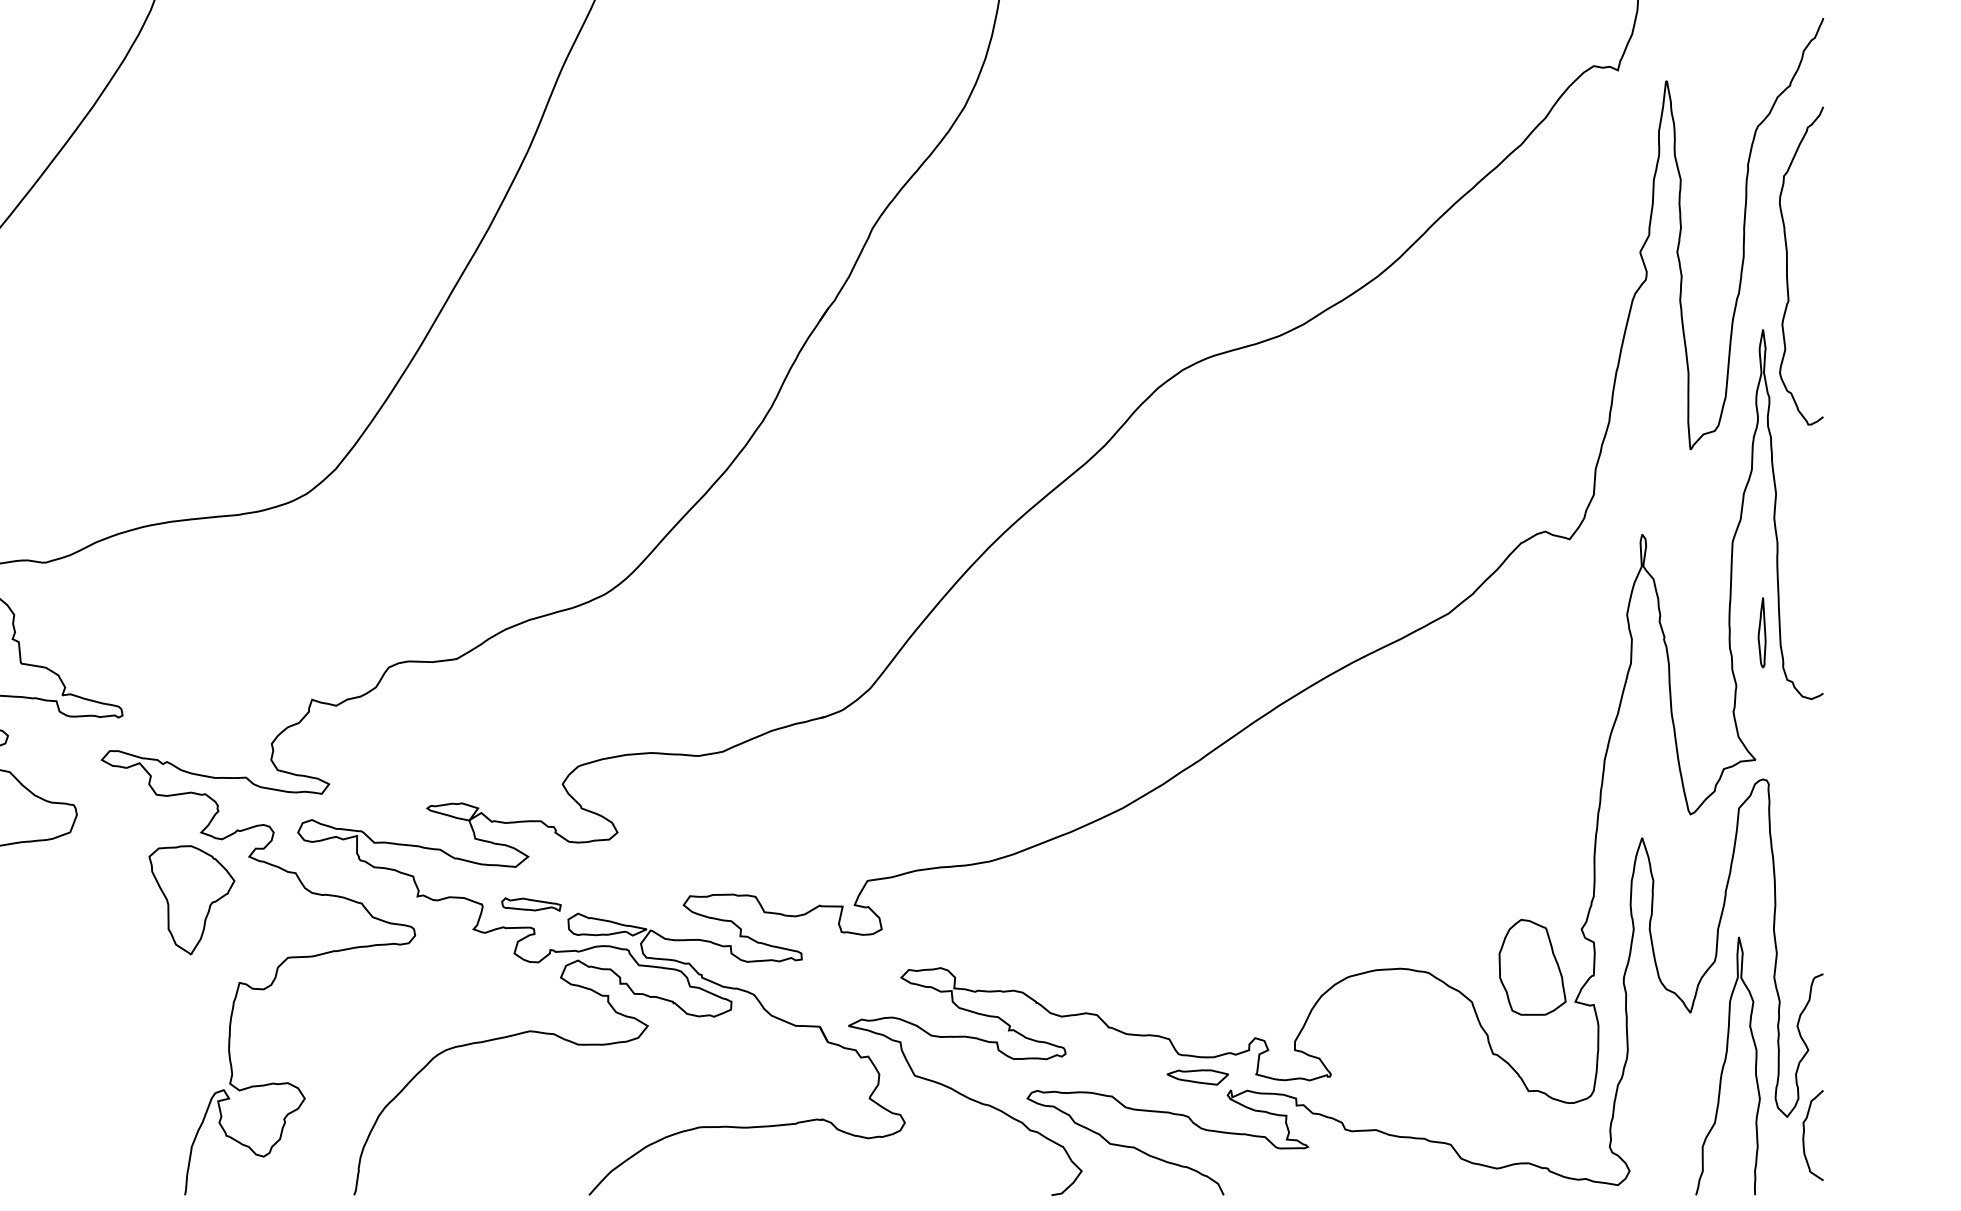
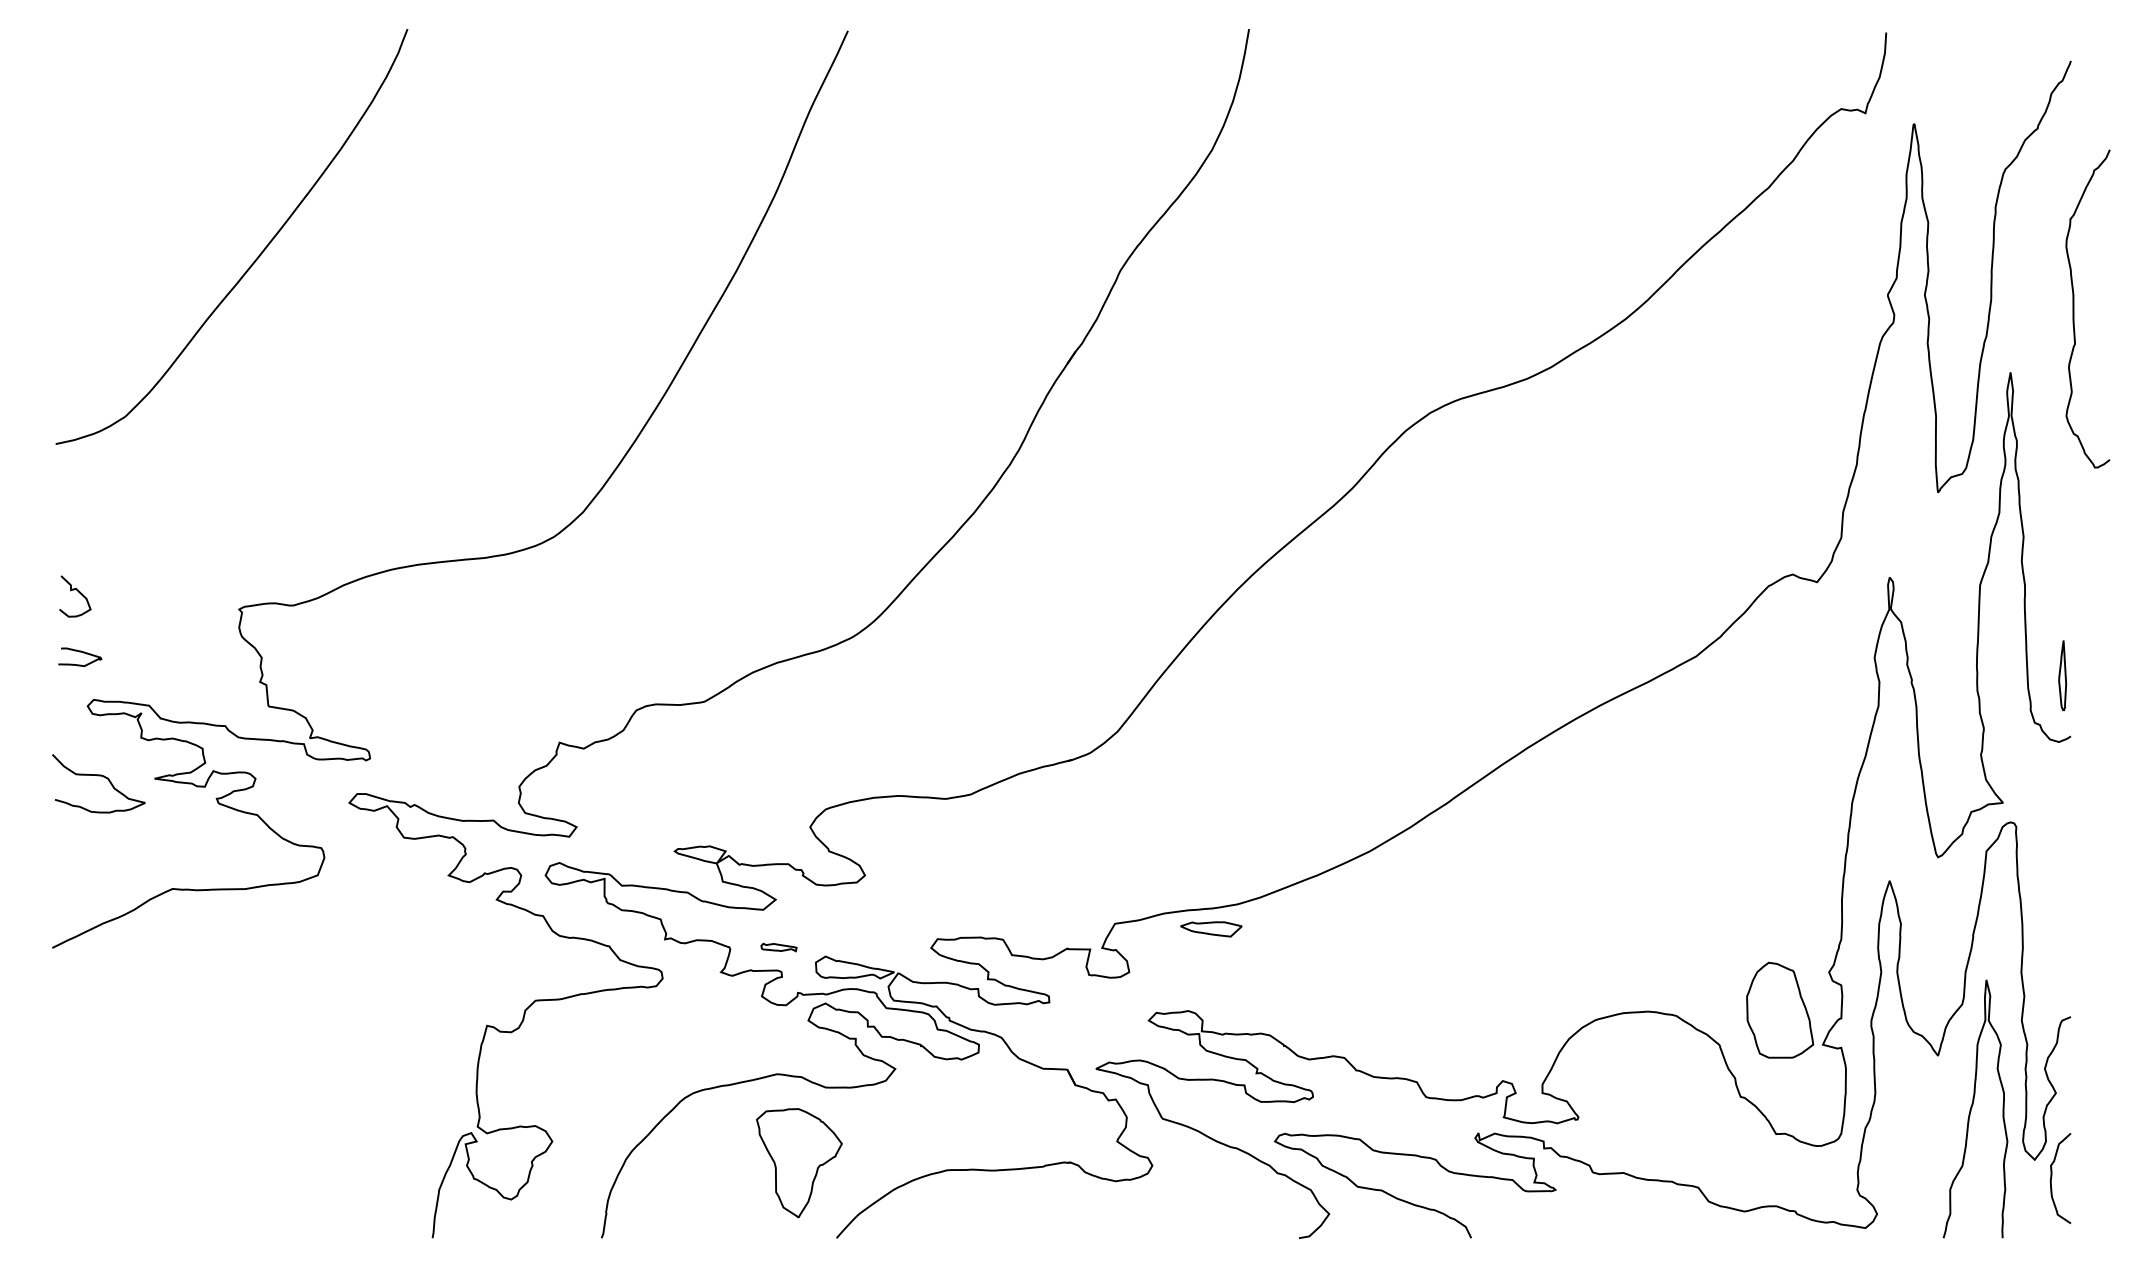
curve: (1787, 265) -> (2074, 308), moved
part: (1761, 632) -> (2062, 675), moved
part: (191, 900) -> (799, 1163), moved
part: (530, 904) -> (778, 947), size x0.6
part: (1197, 1077) -> (1211, 929), moved

